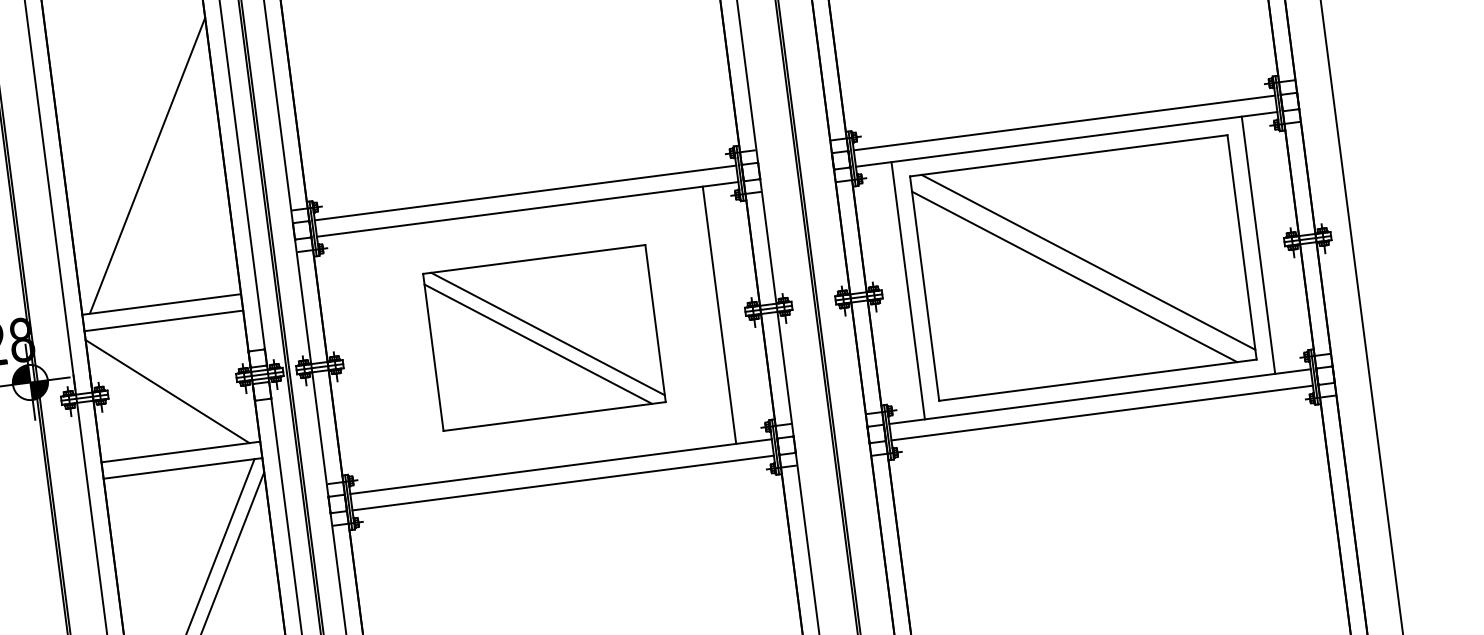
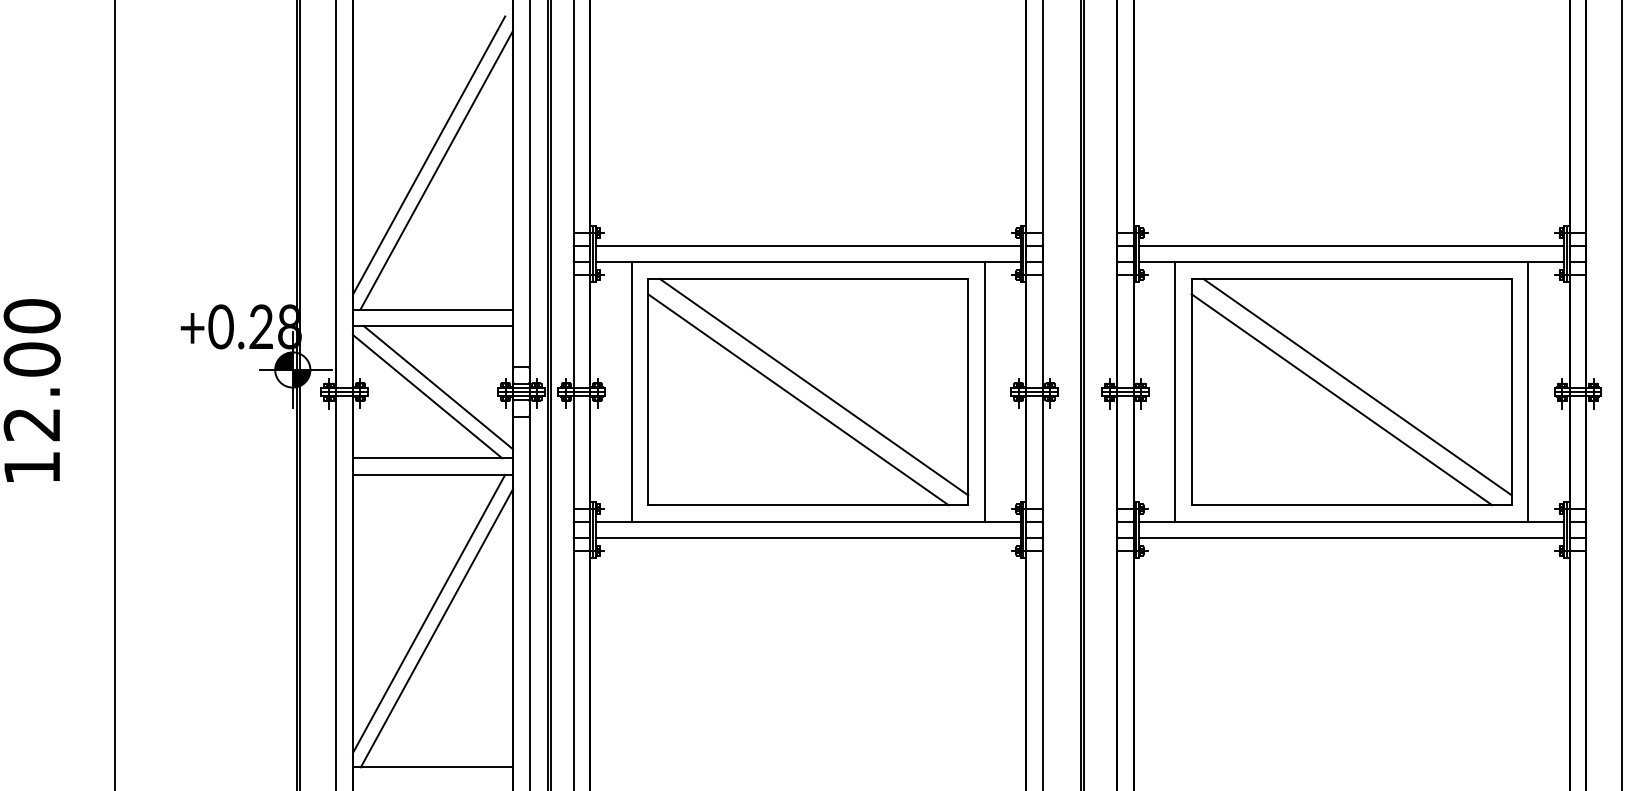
line: (138, 152) -> (429, 155), added
part: (544, 337) -> (808, 391), size x1.43
line: (369, 360) -> (631, 391), added
line: (177, 381) -> (438, 387), added

